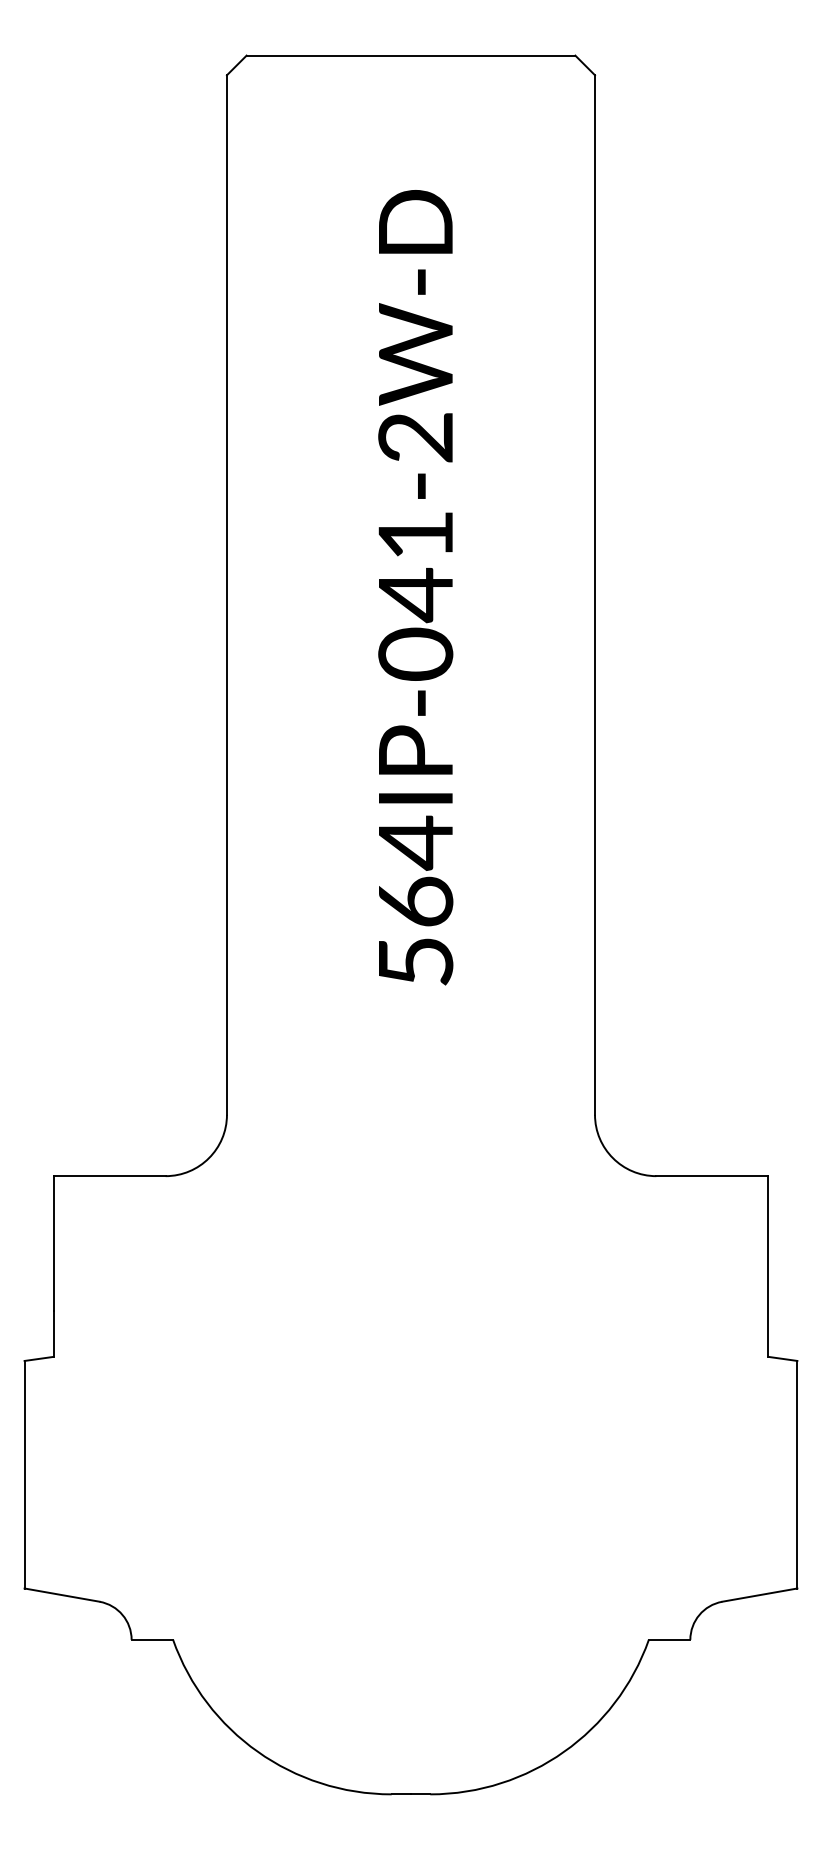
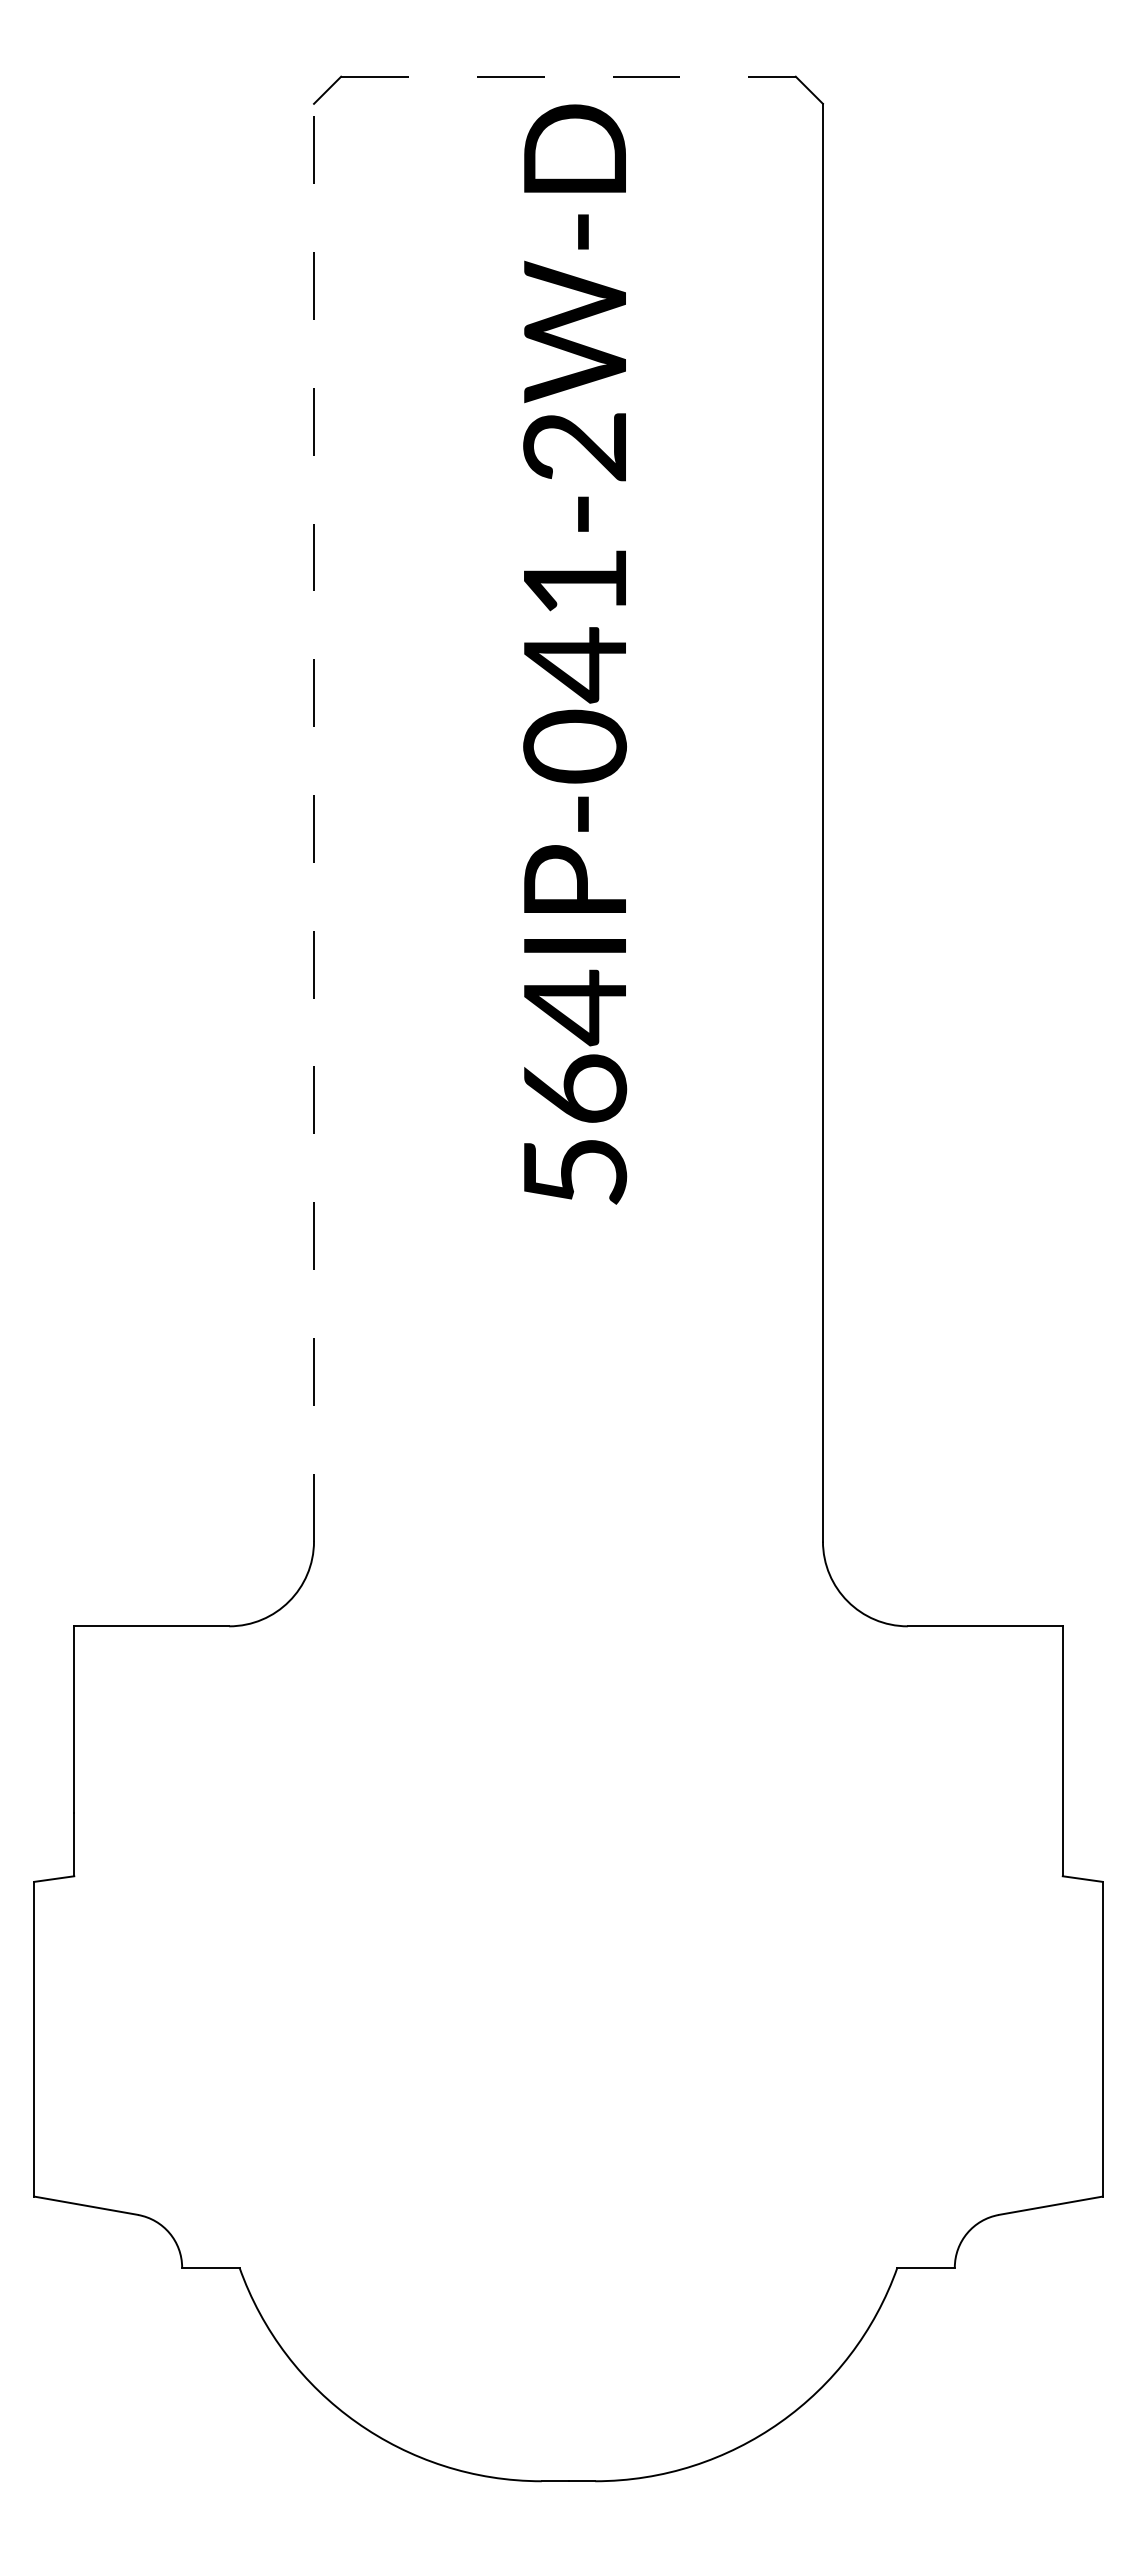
line: (411, 55) -> (568, 76), solid -> dashed
text: (416, 587) -> (575, 654), moved
line: (227, 594) -> (314, 822), solid -> dashed

